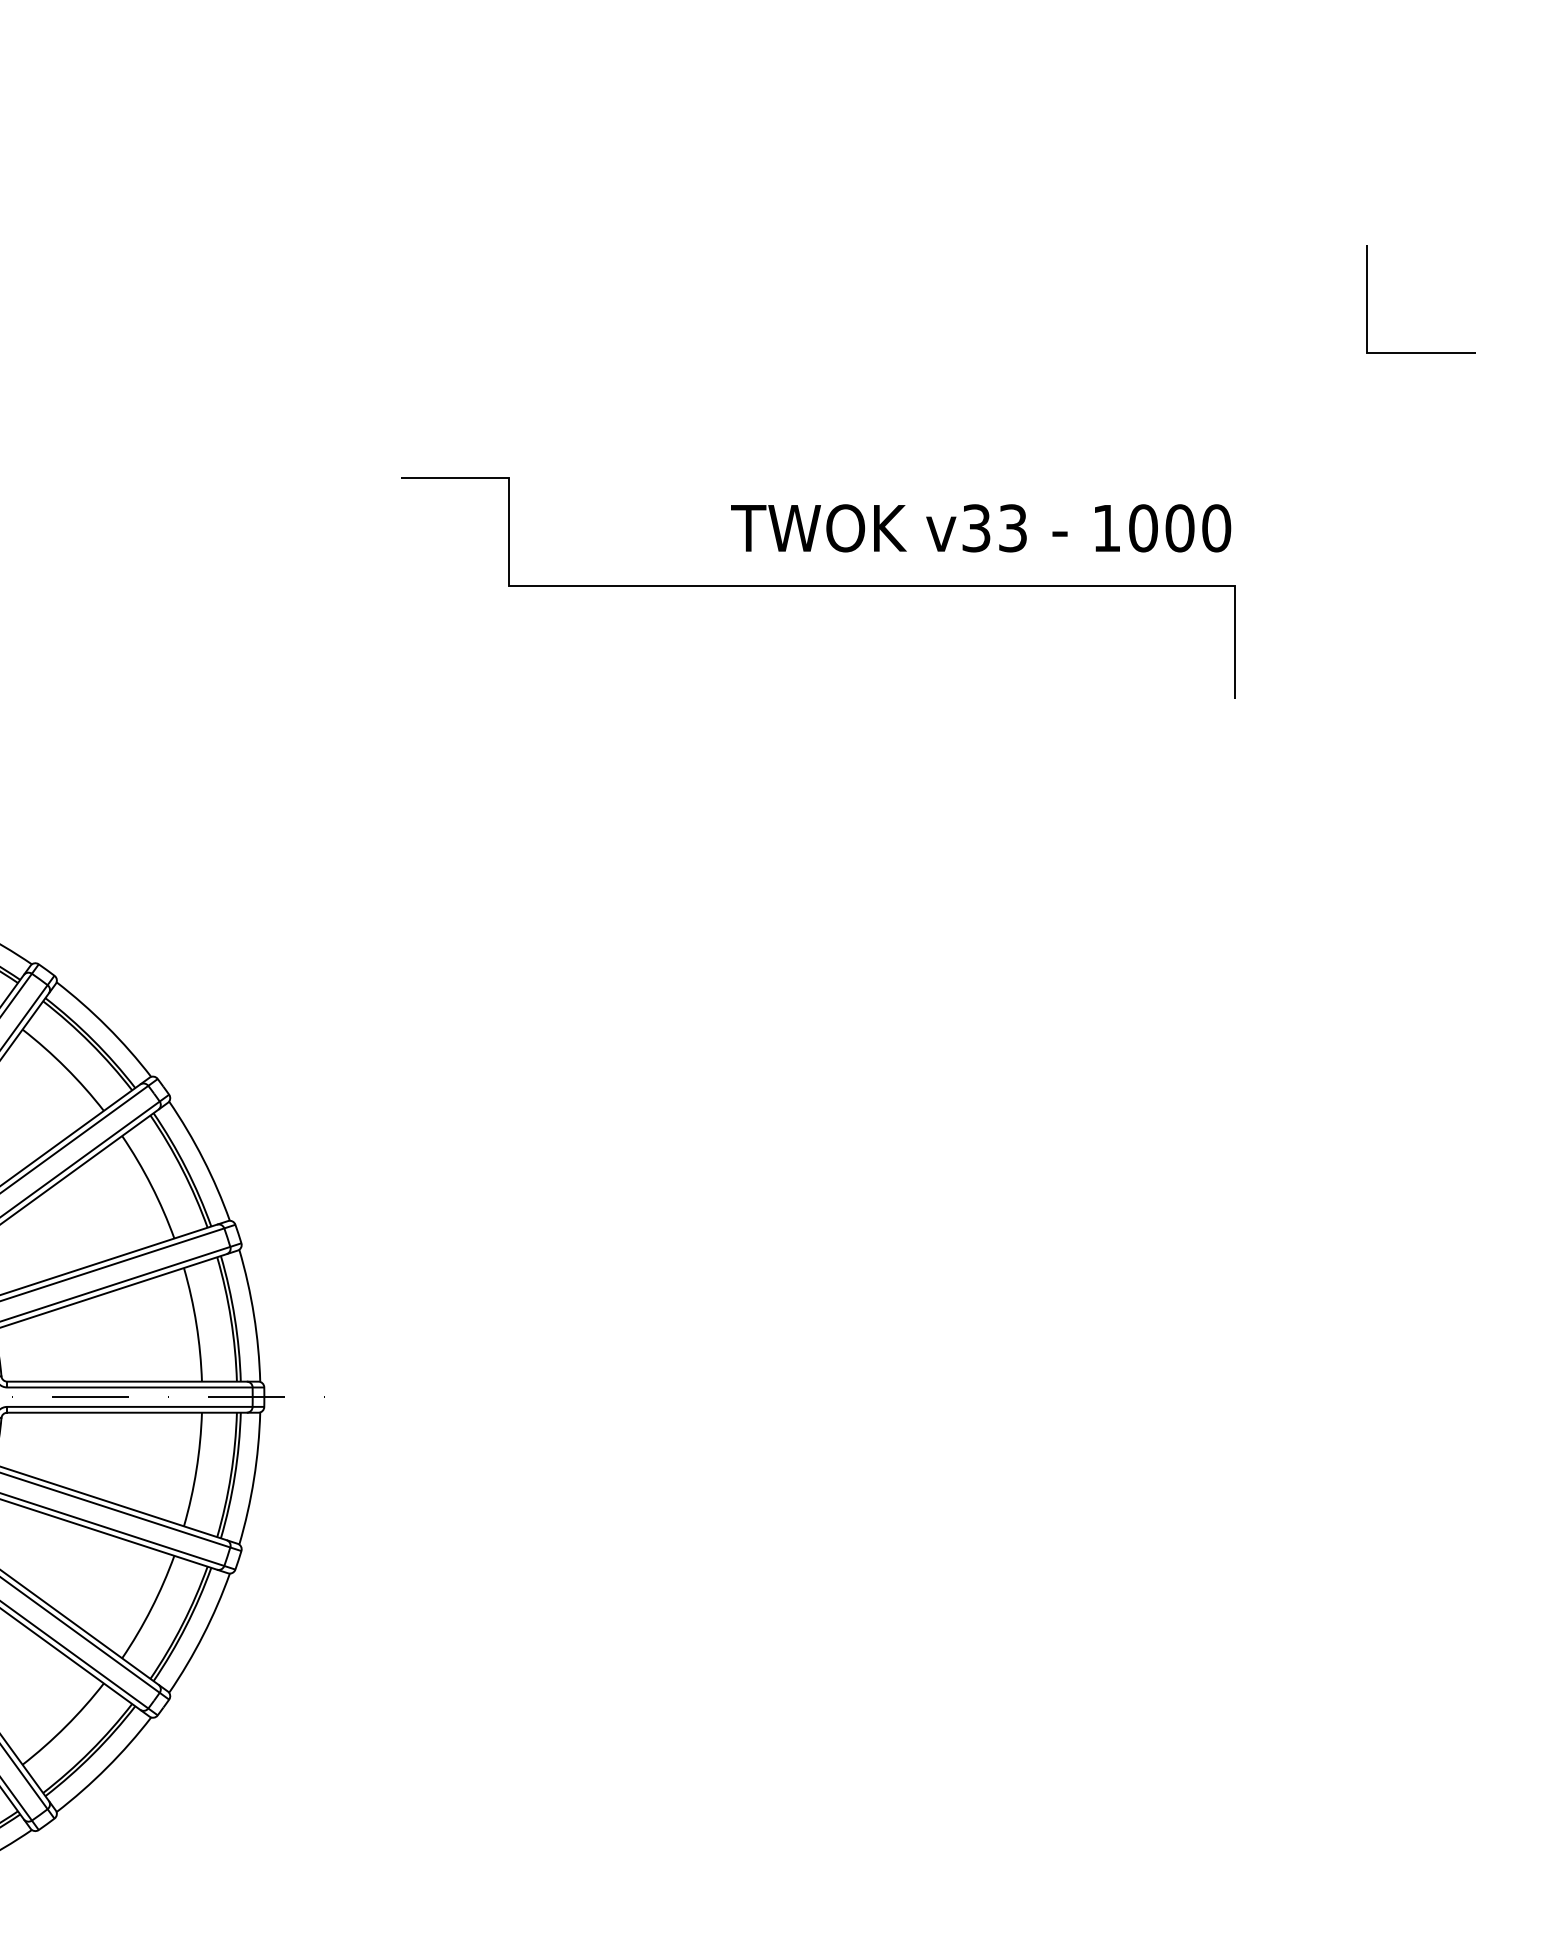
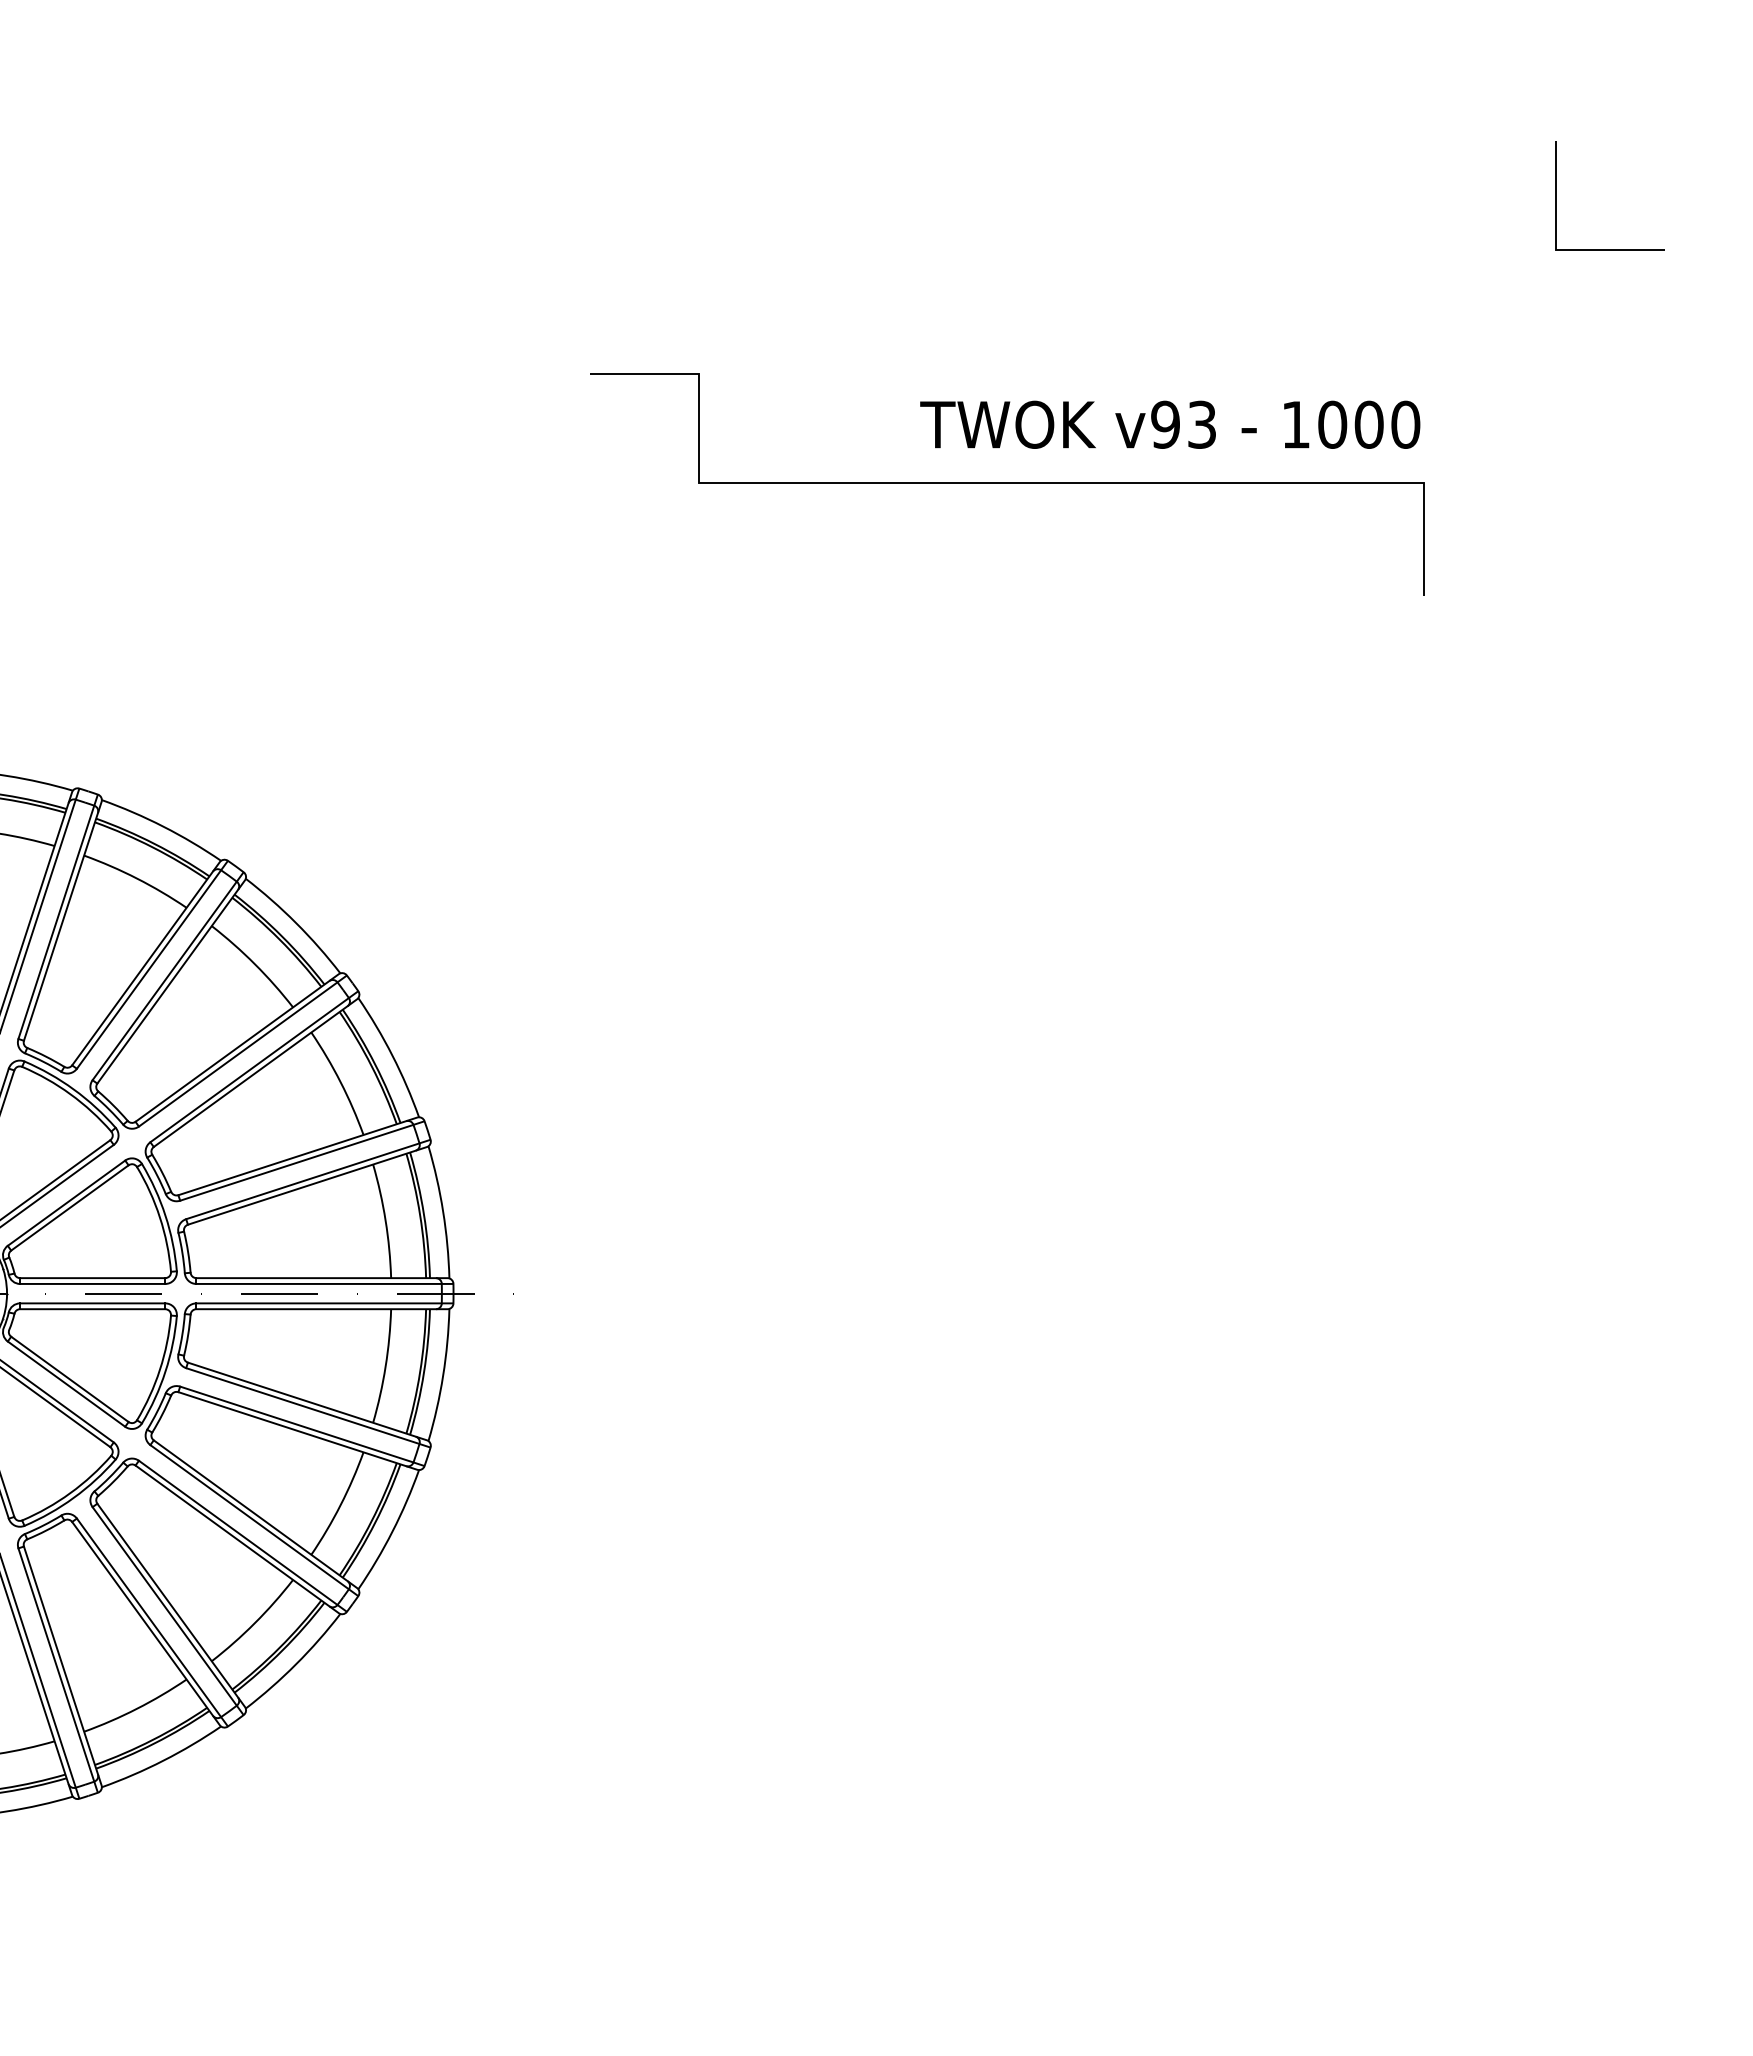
text: (976, 528) -> (1165, 424), v33 -> v93

